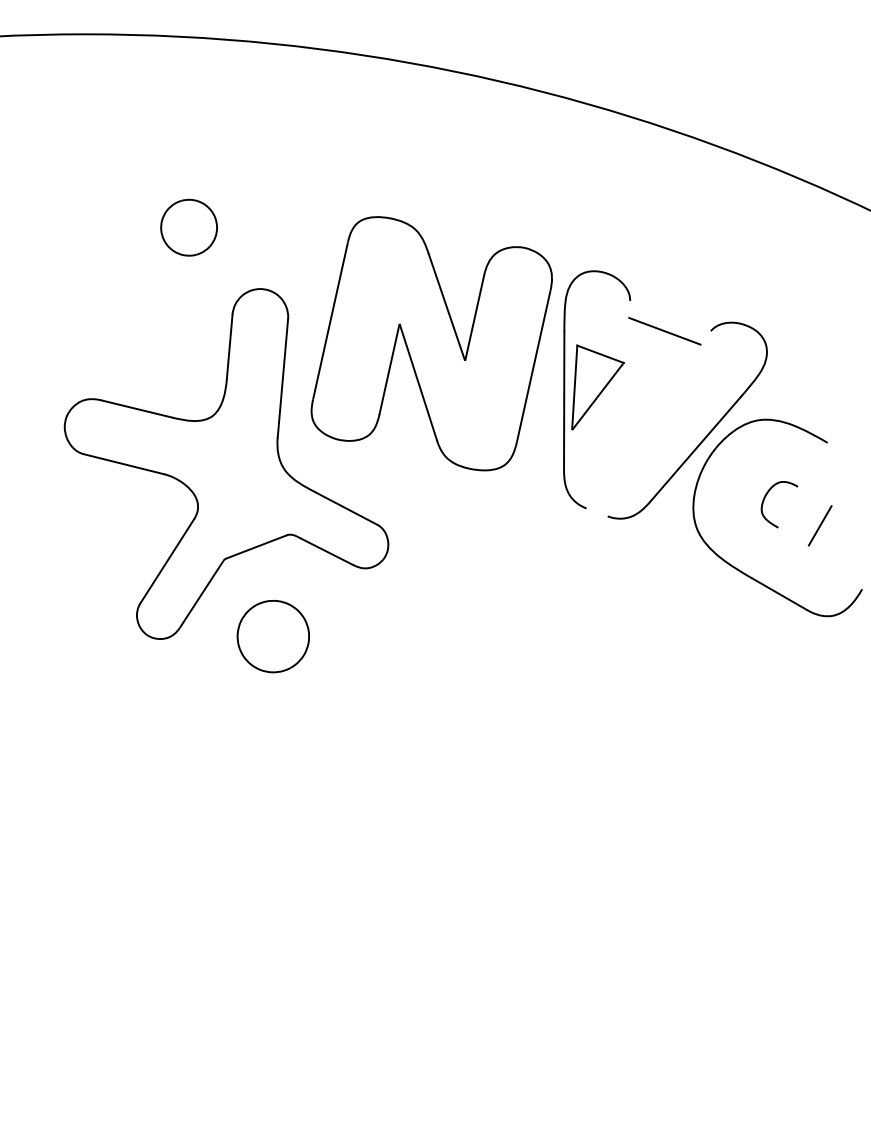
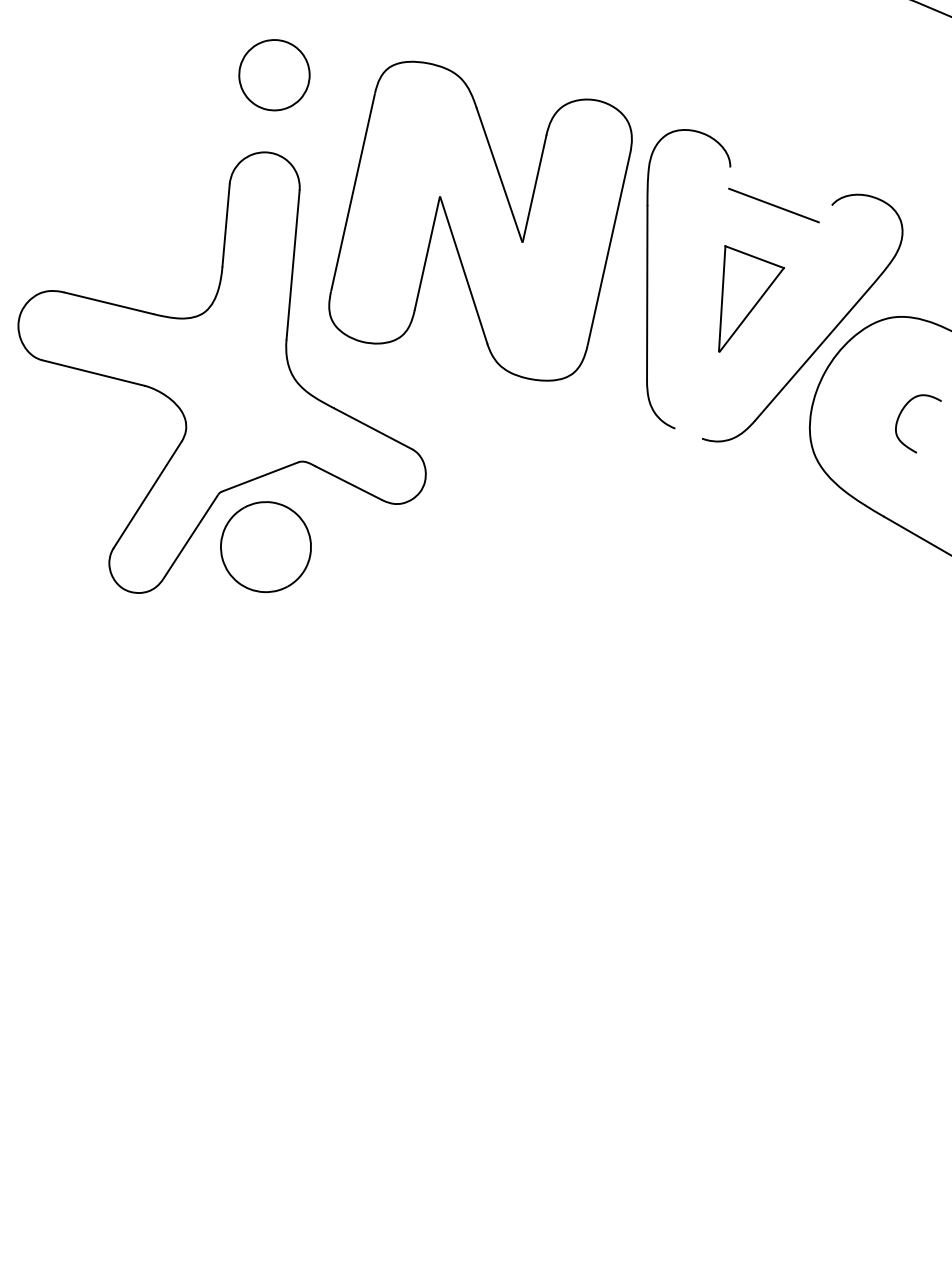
part: (188, 227) -> (273, 74), moved
part: (597, 387) -> (750, 298), moved
part: (272, 636) -> (264, 547), moved

